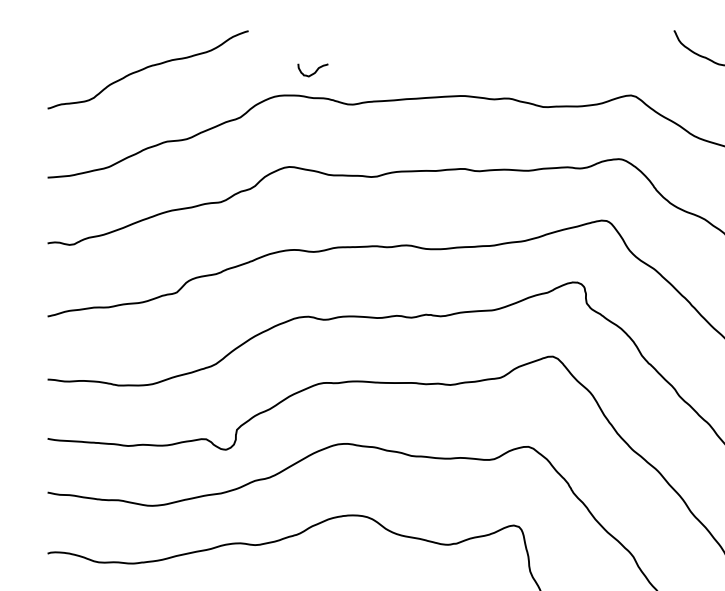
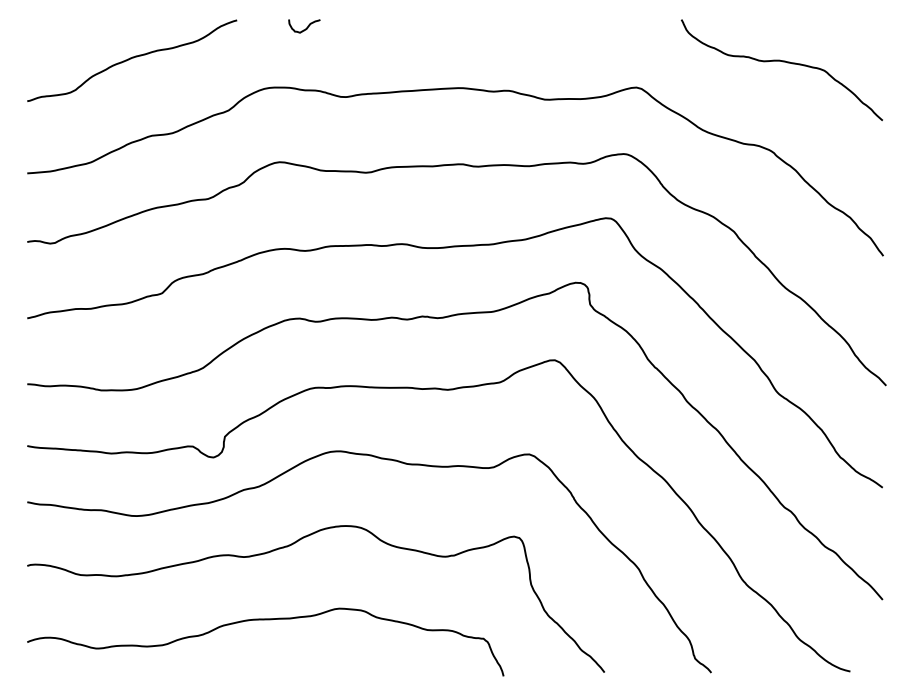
curve: (315, 71) -> (306, 27), moved

